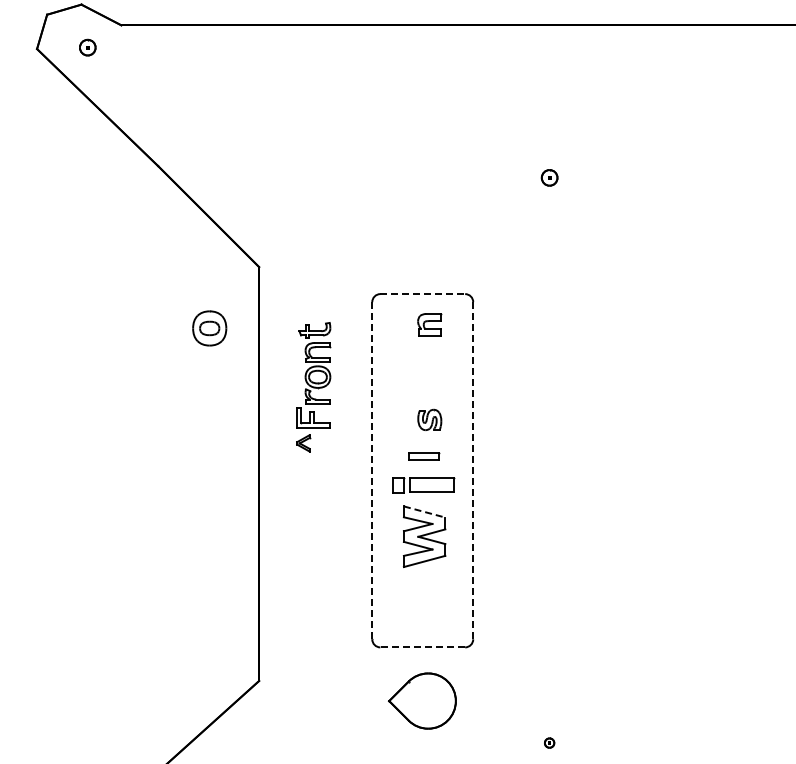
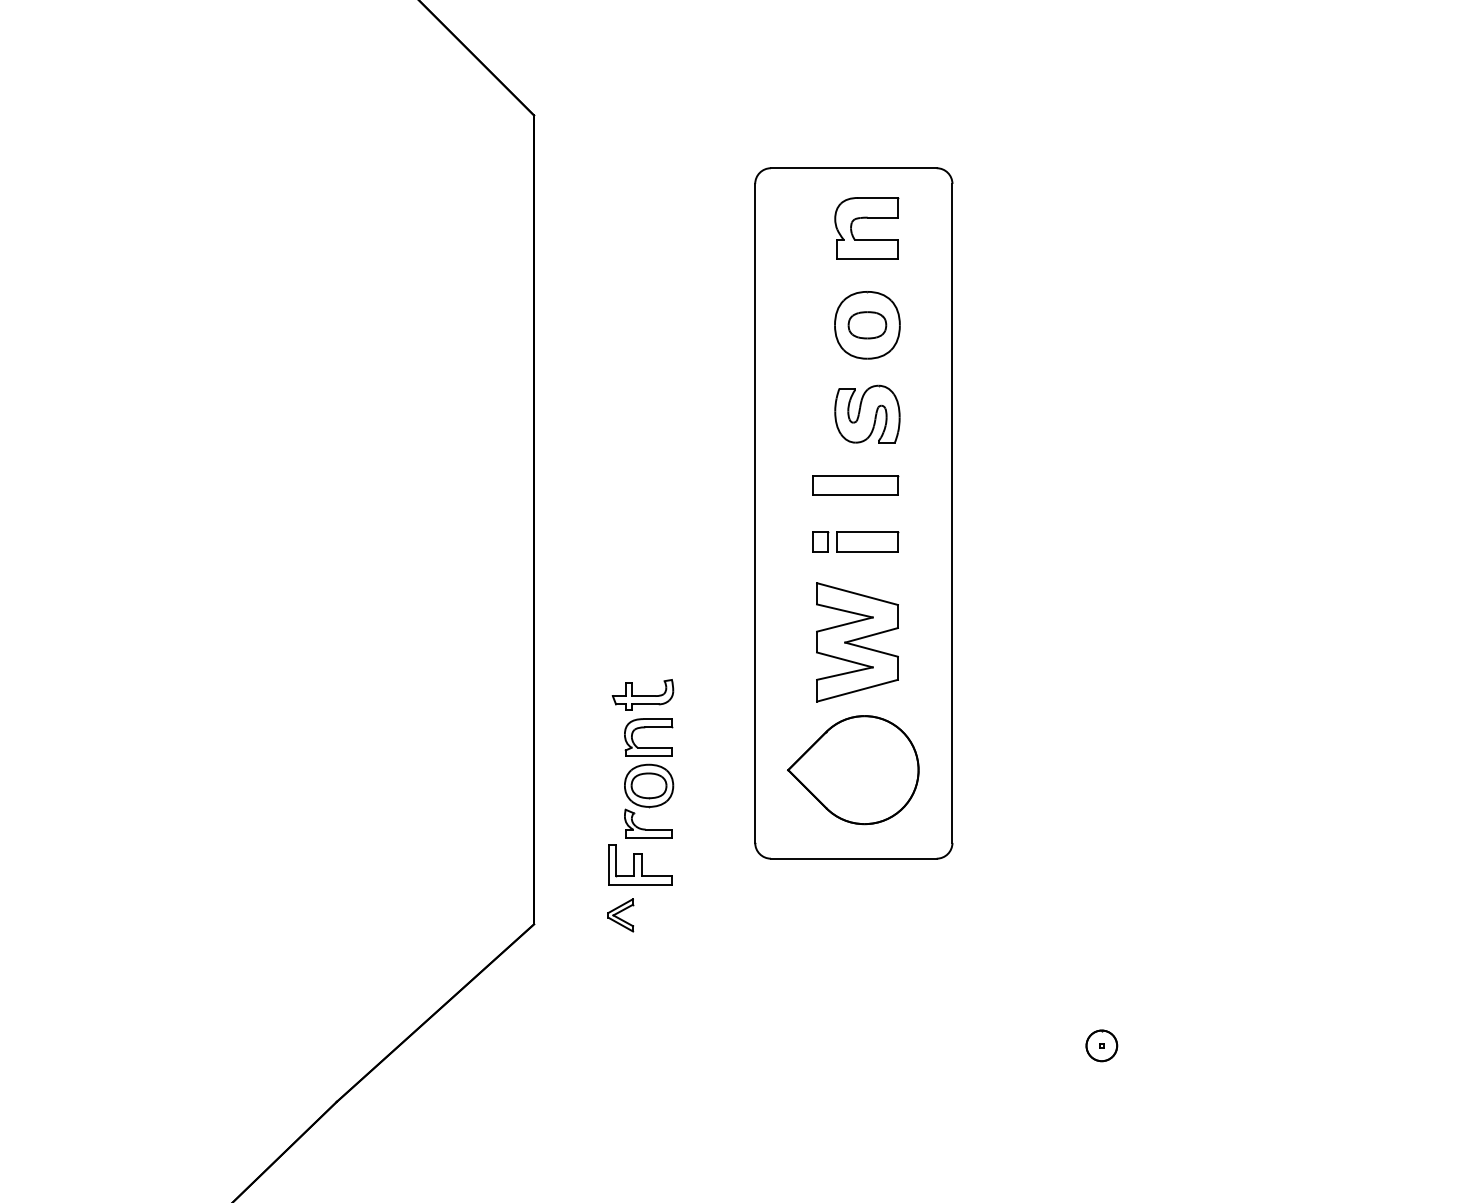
line: (423, 294) -> (855, 169), dashed -> solid
part: (429, 324) -> (867, 227), size x1.43
part: (209, 328) -> (867, 325), moved
part: (313, 387) -> (640, 806), moved
part: (429, 419) -> (867, 413), size x1.43
part: (423, 455) -> (855, 483), size x1.43
line: (372, 470) -> (755, 512), dashed -> solid
line: (473, 470) -> (953, 512), dashed -> solid
part: (423, 485) -> (855, 542), size x0.71
line: (425, 512) -> (859, 595), dashed -> solid
line: (422, 647) -> (853, 858), dashed -> solid
part: (422, 700) -> (853, 768), moved
part: (549, 742) -> (1101, 1044), size x1.67

